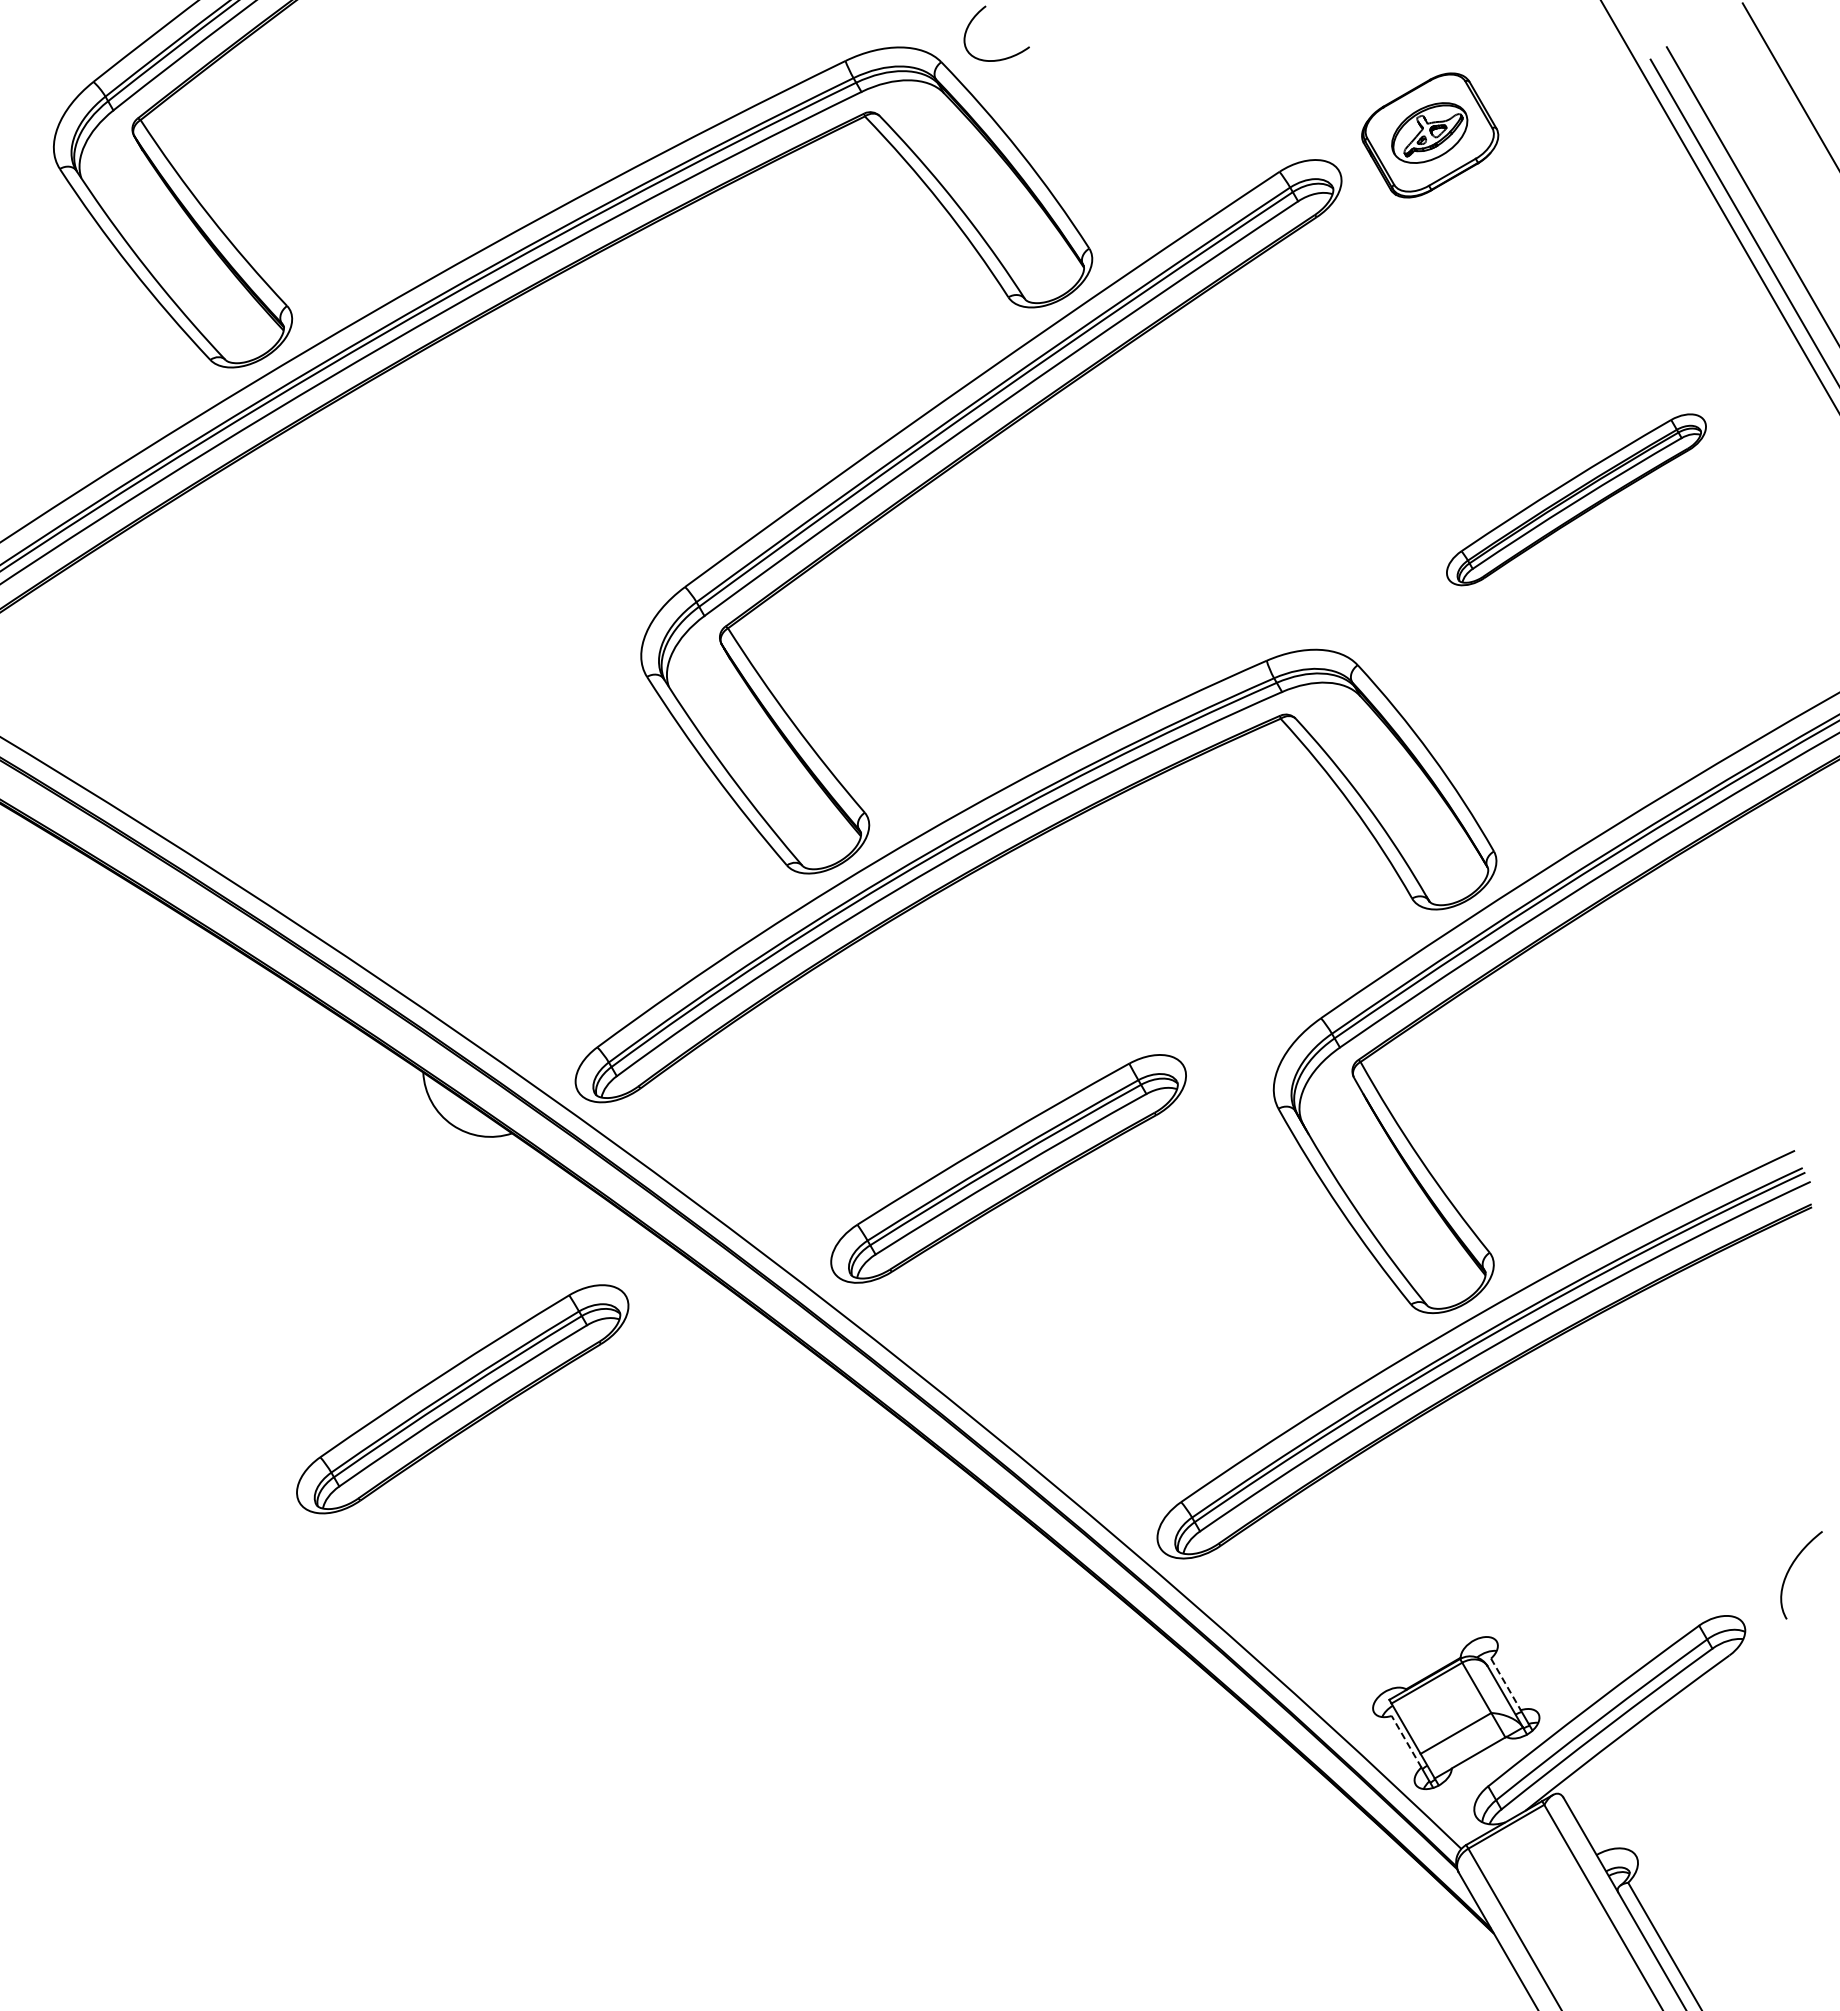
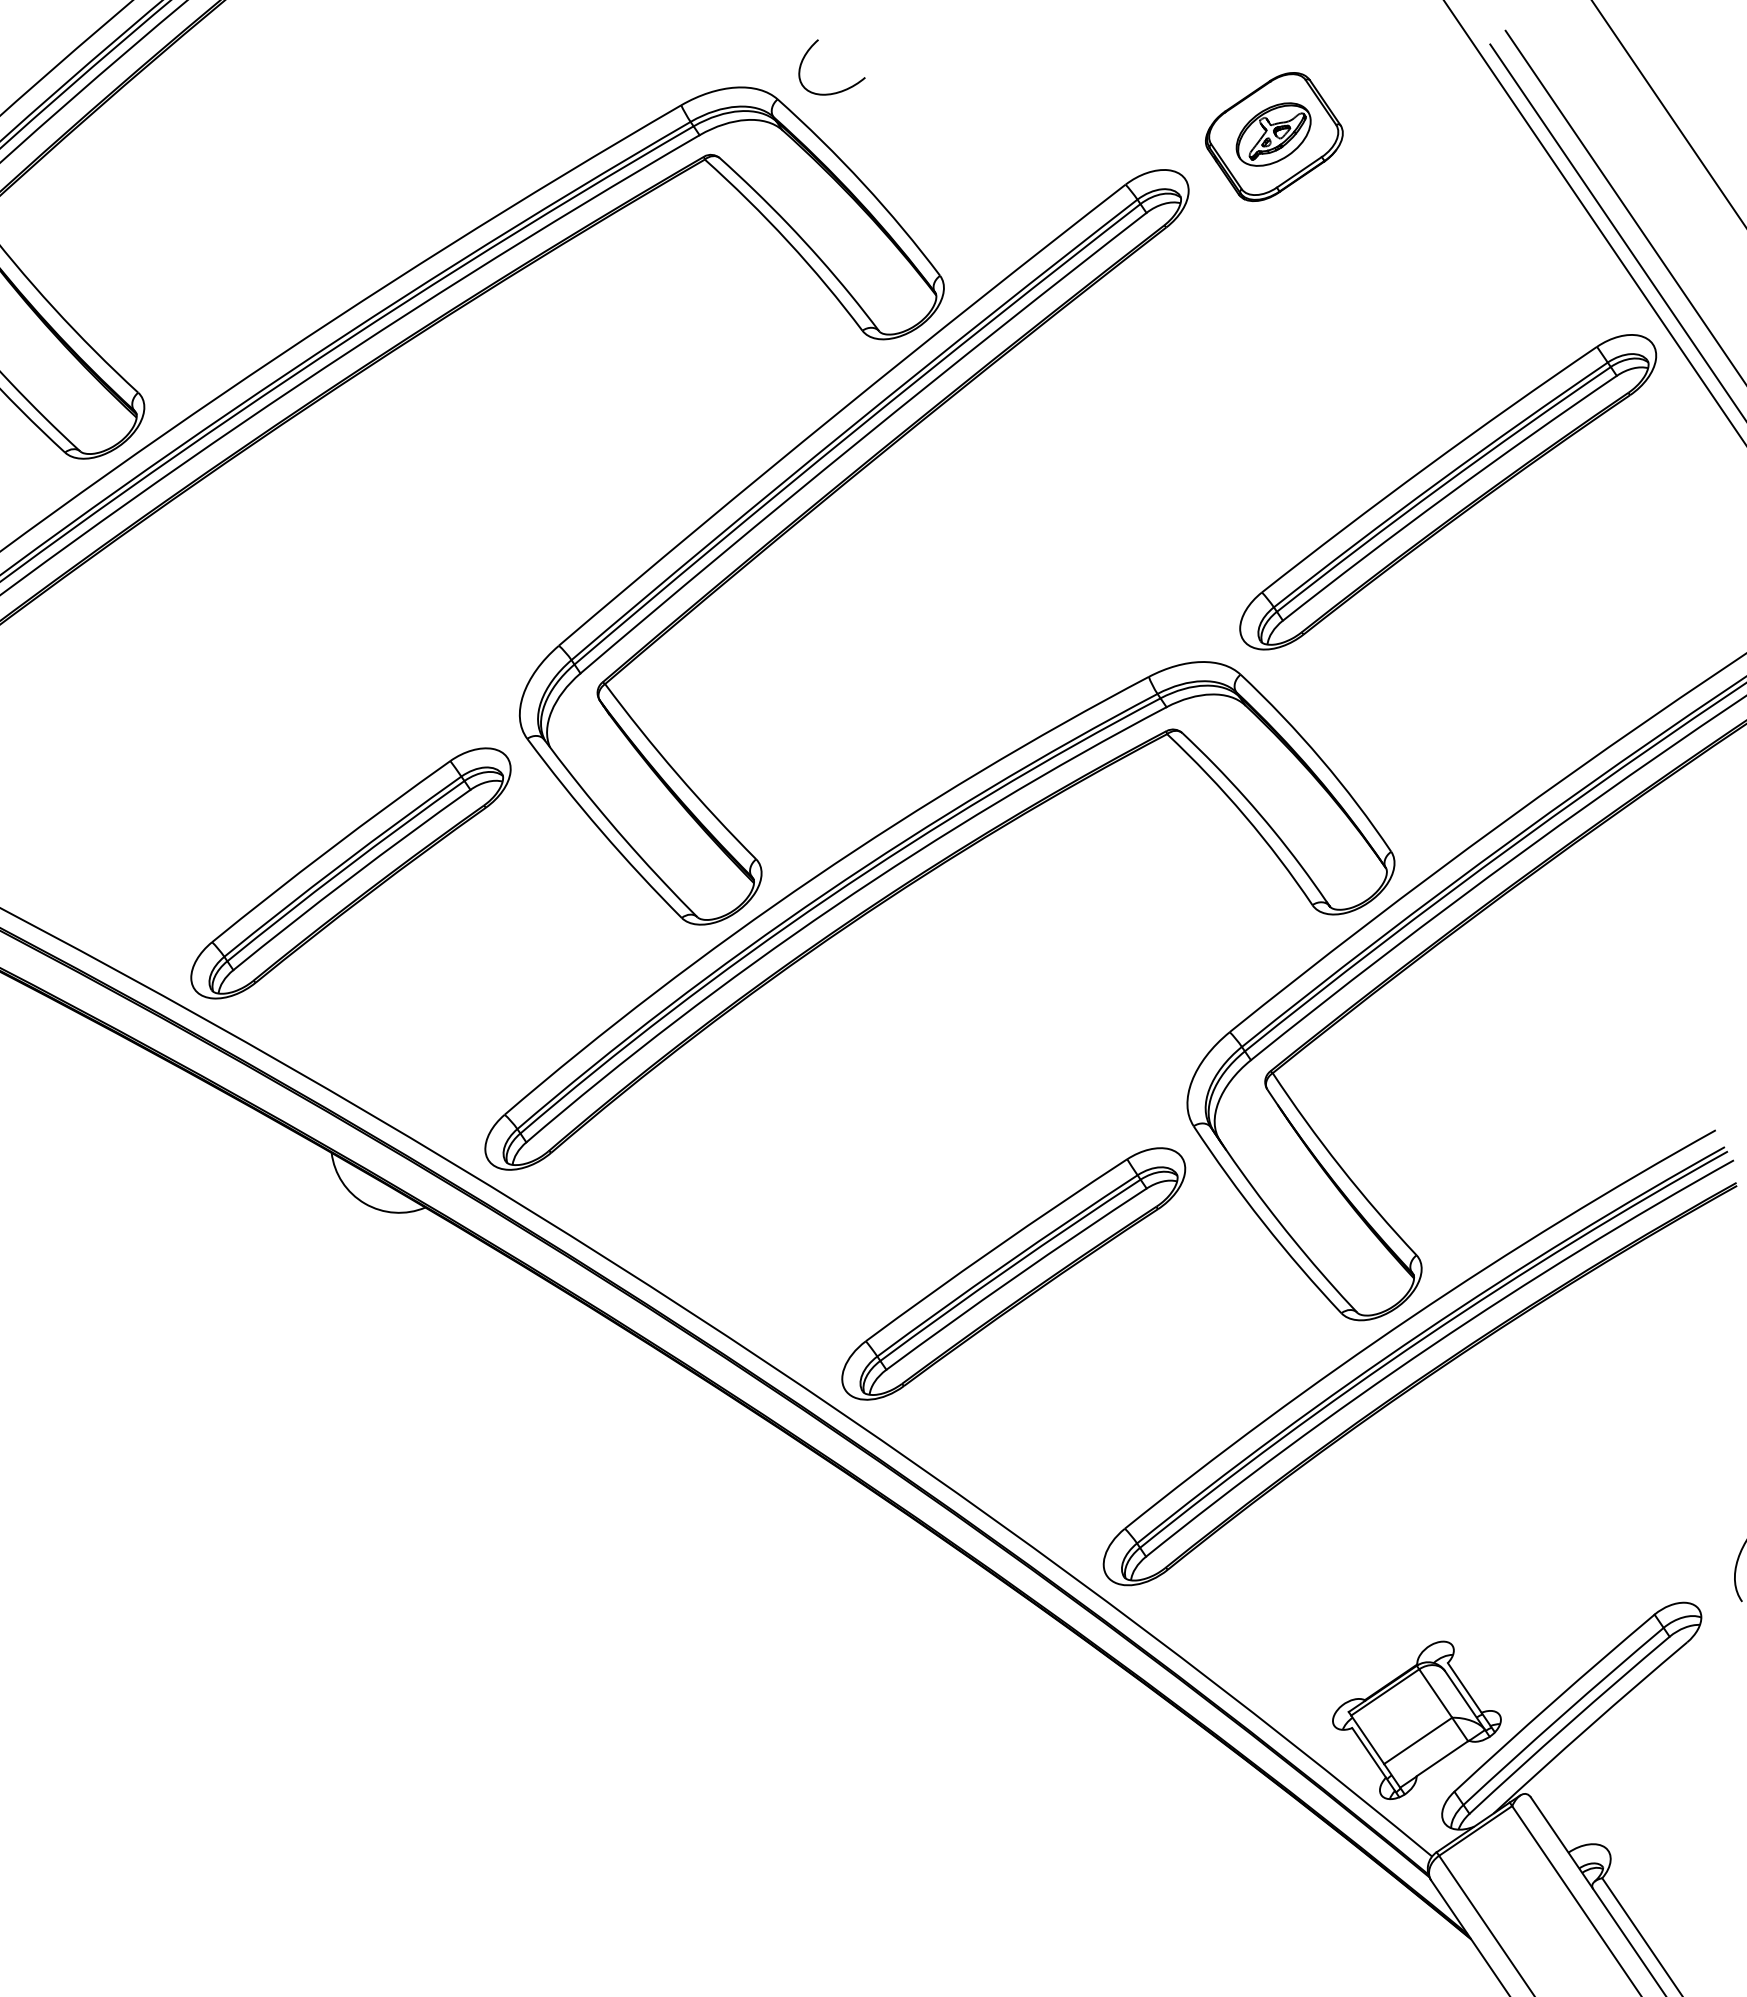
part: (1576, 499) -> (1448, 491), size x1.67
part: (1008, 1168) -> (1013, 1273), moved
part: (462, 1399) -> (350, 873), moved
line: (1505, 1684) -> (1464, 1688), dashed -> solid
line: (1406, 1741) -> (1369, 1752), dashed -> solid

